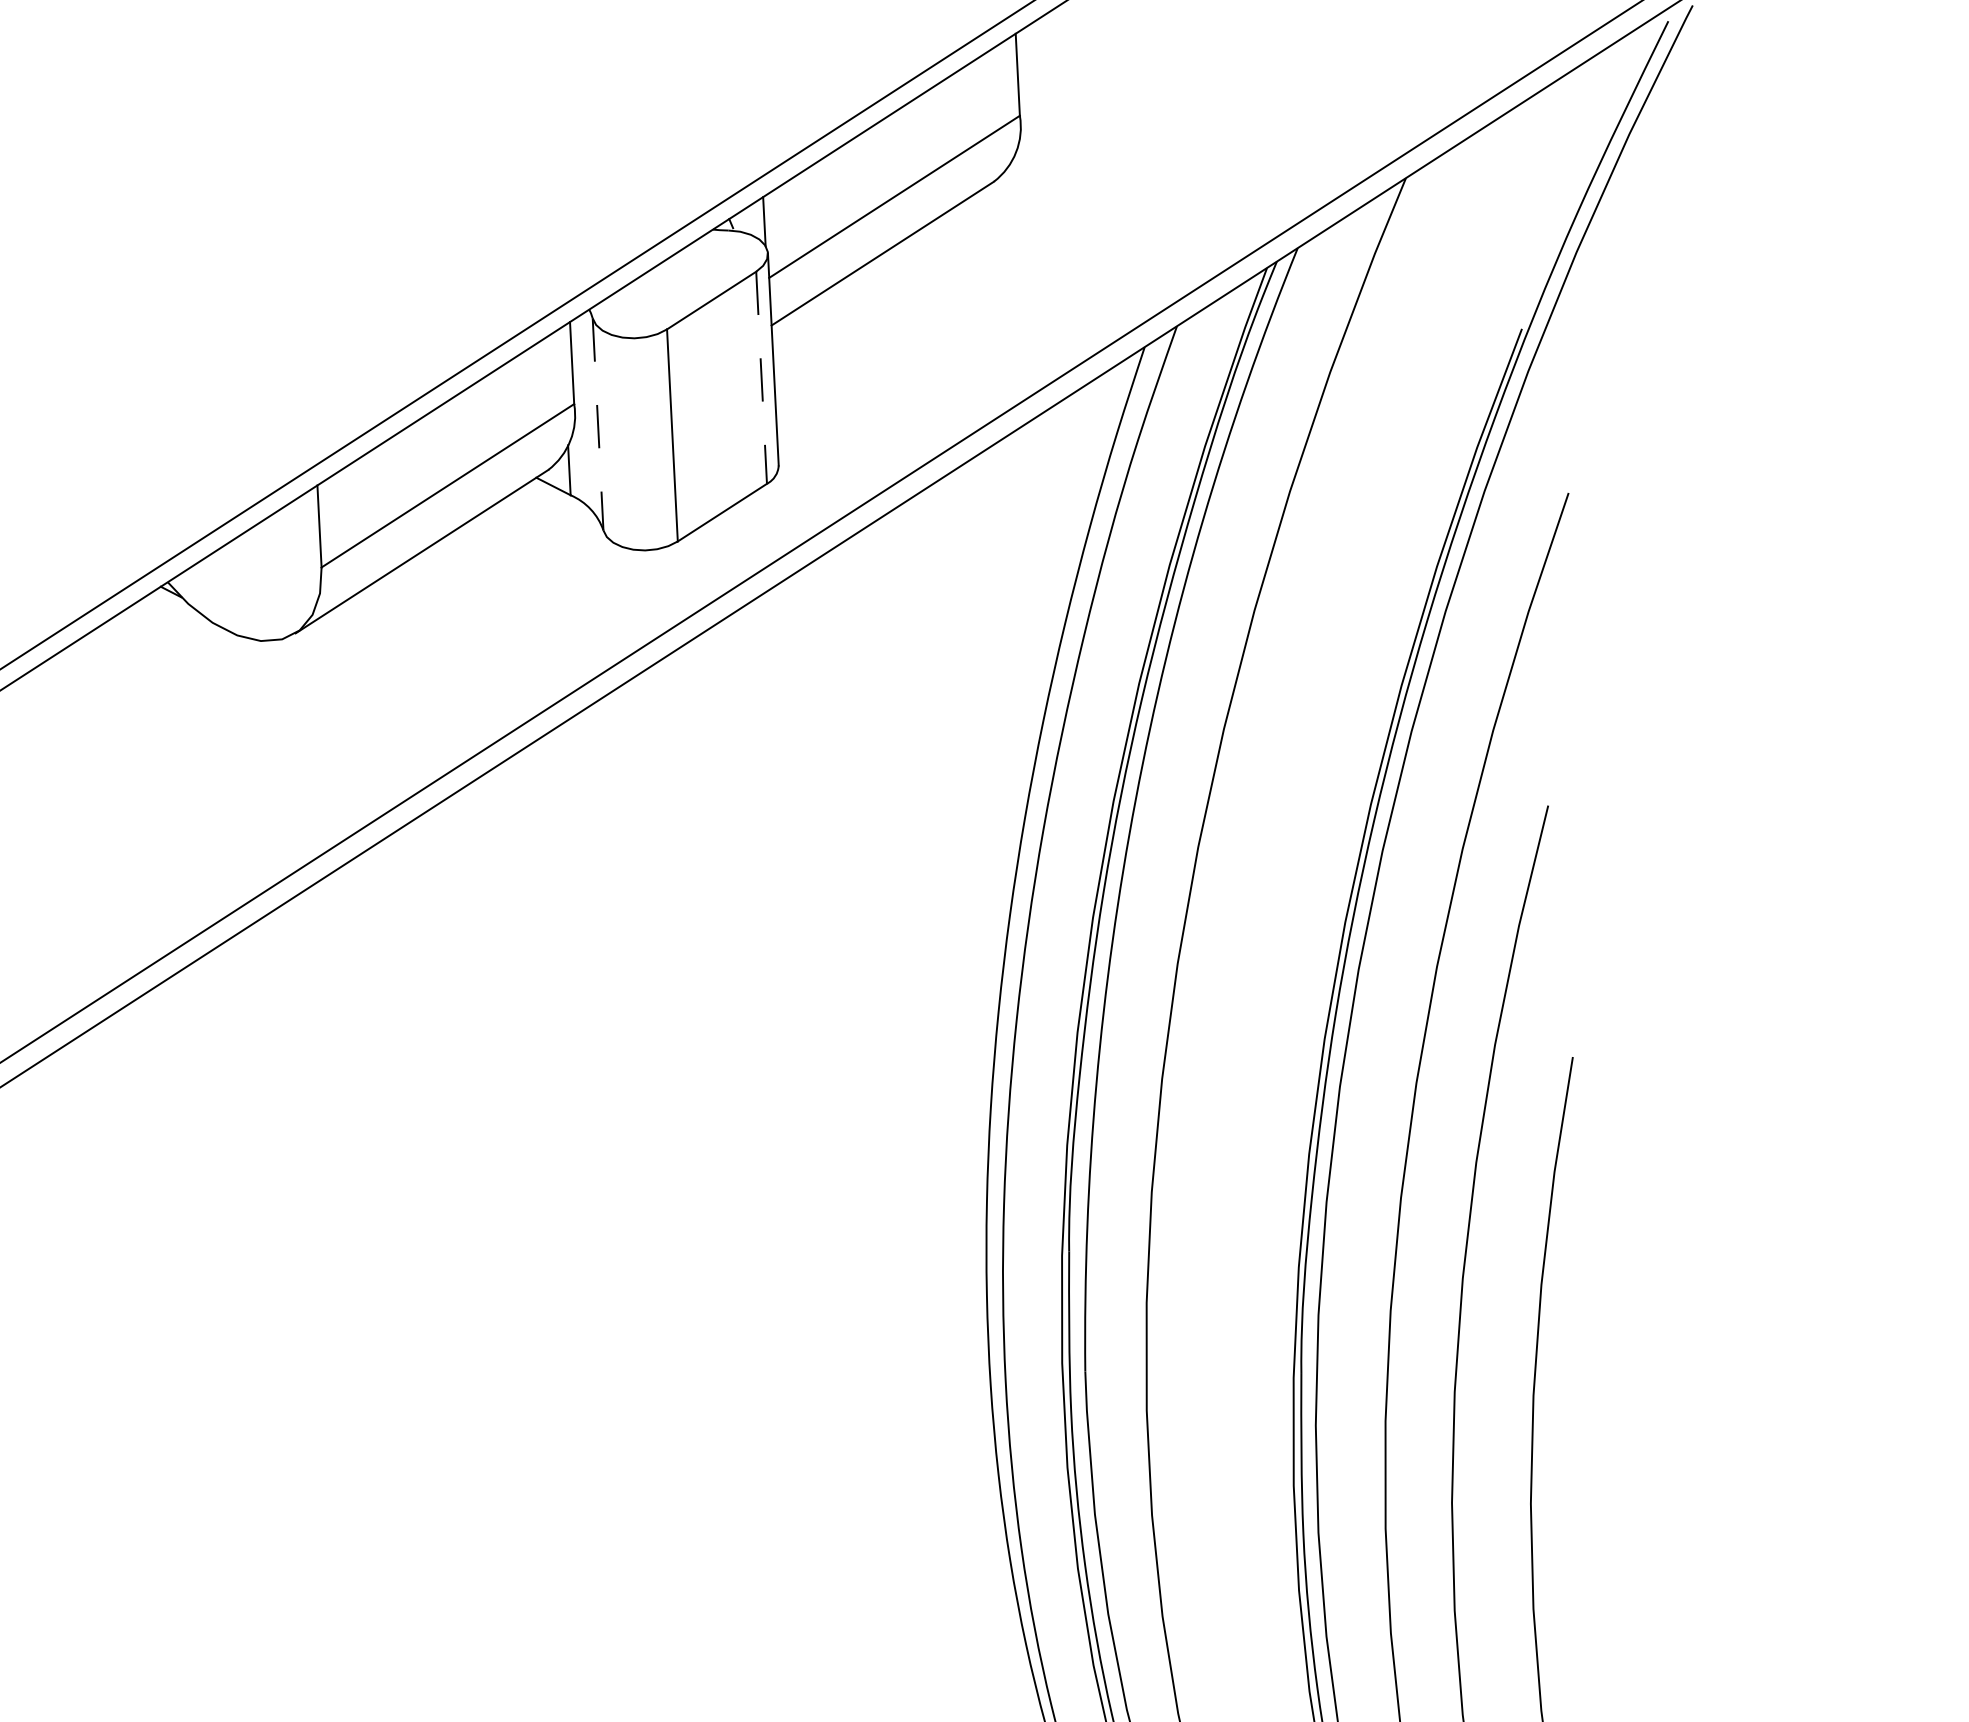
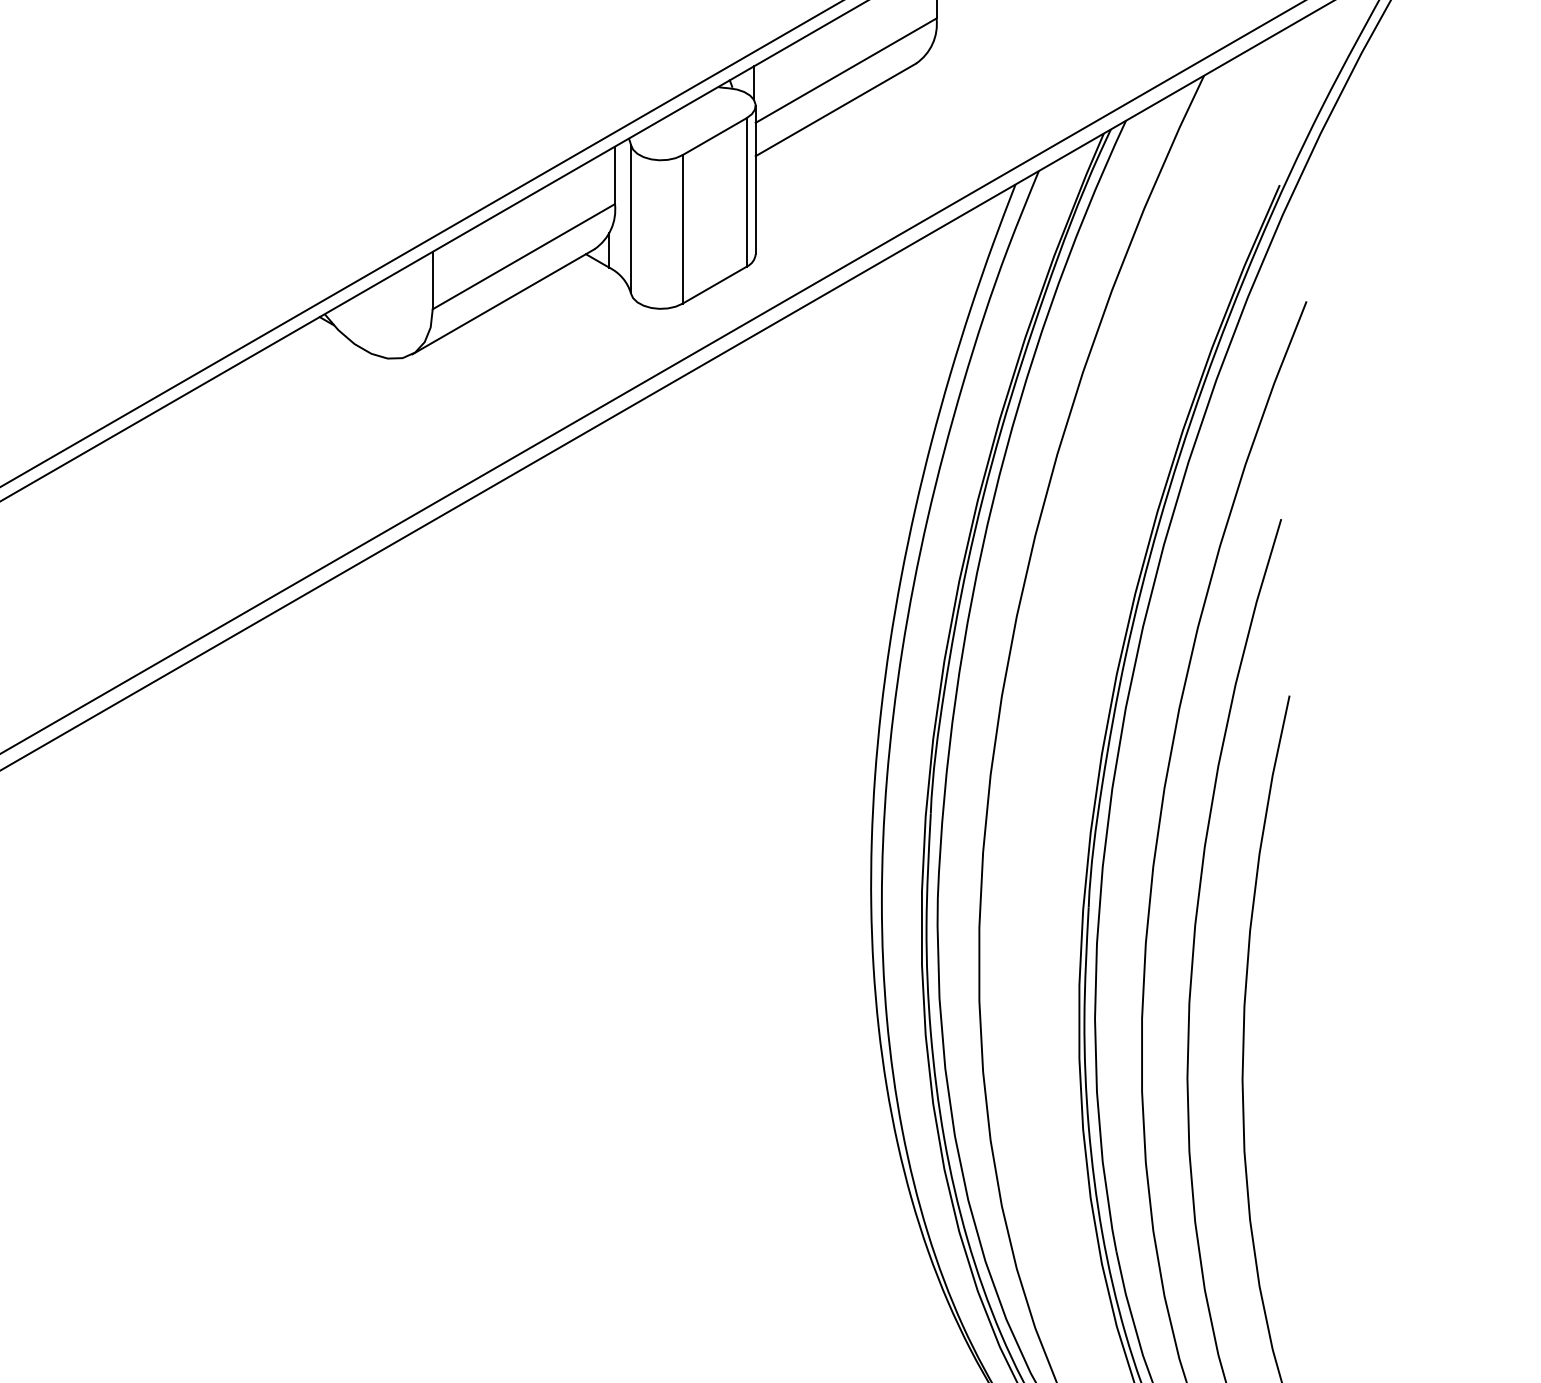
line: (761, 378) -> (746, 192), dashed -> solid
line: (597, 424) -> (630, 219), dashed -> solid

